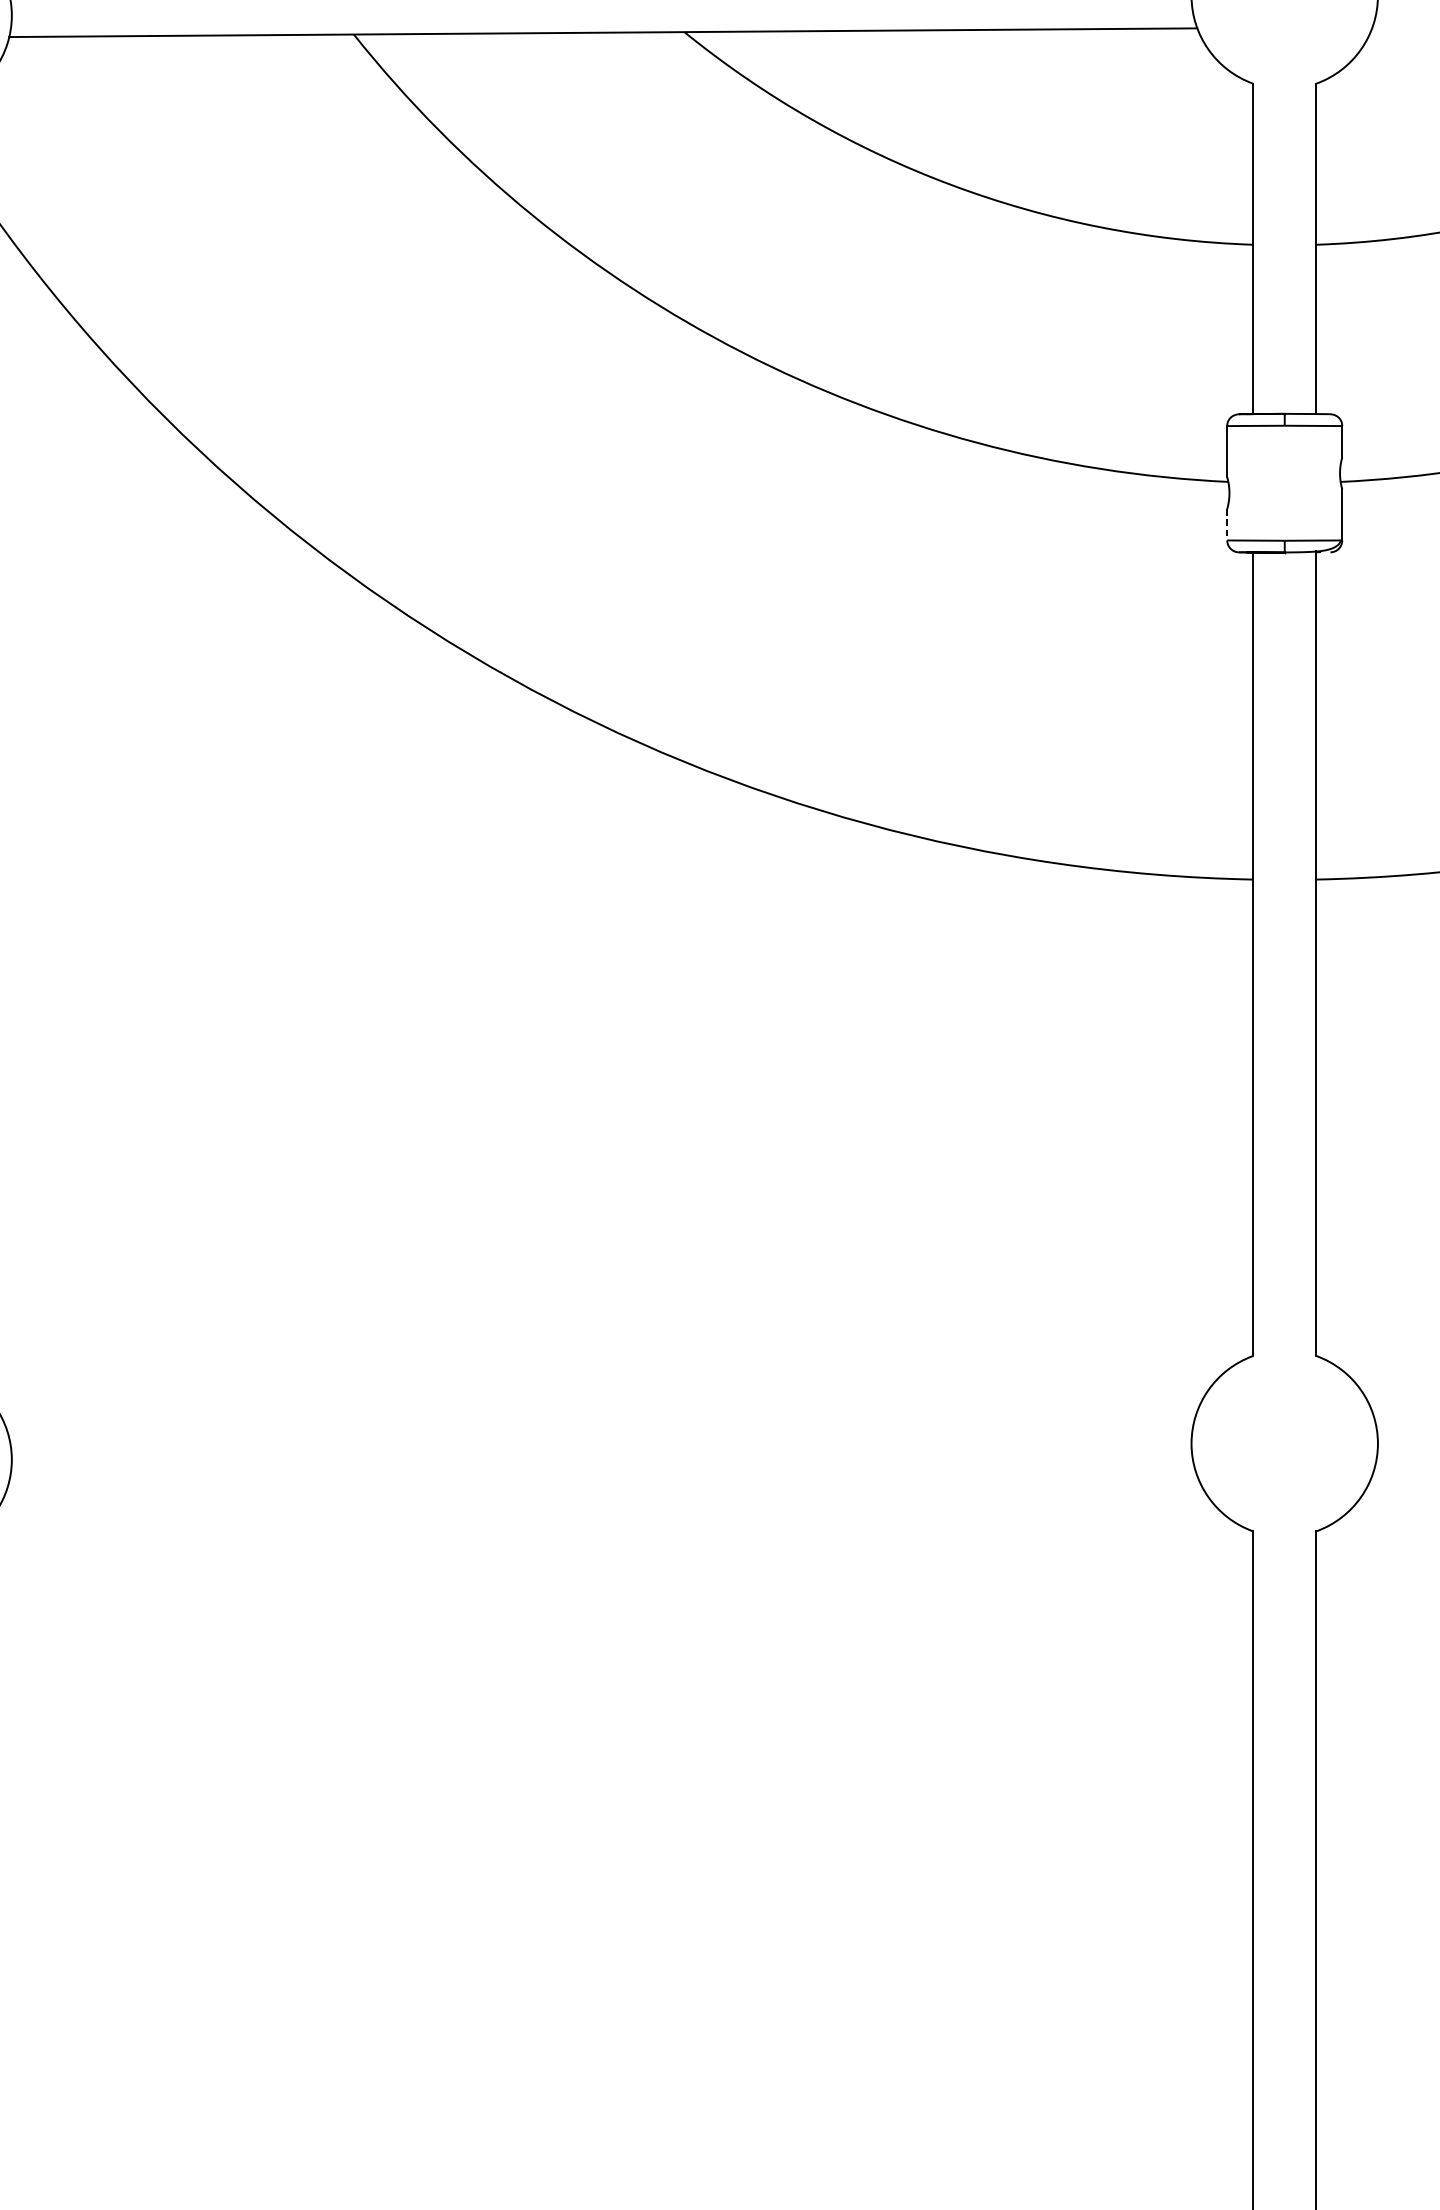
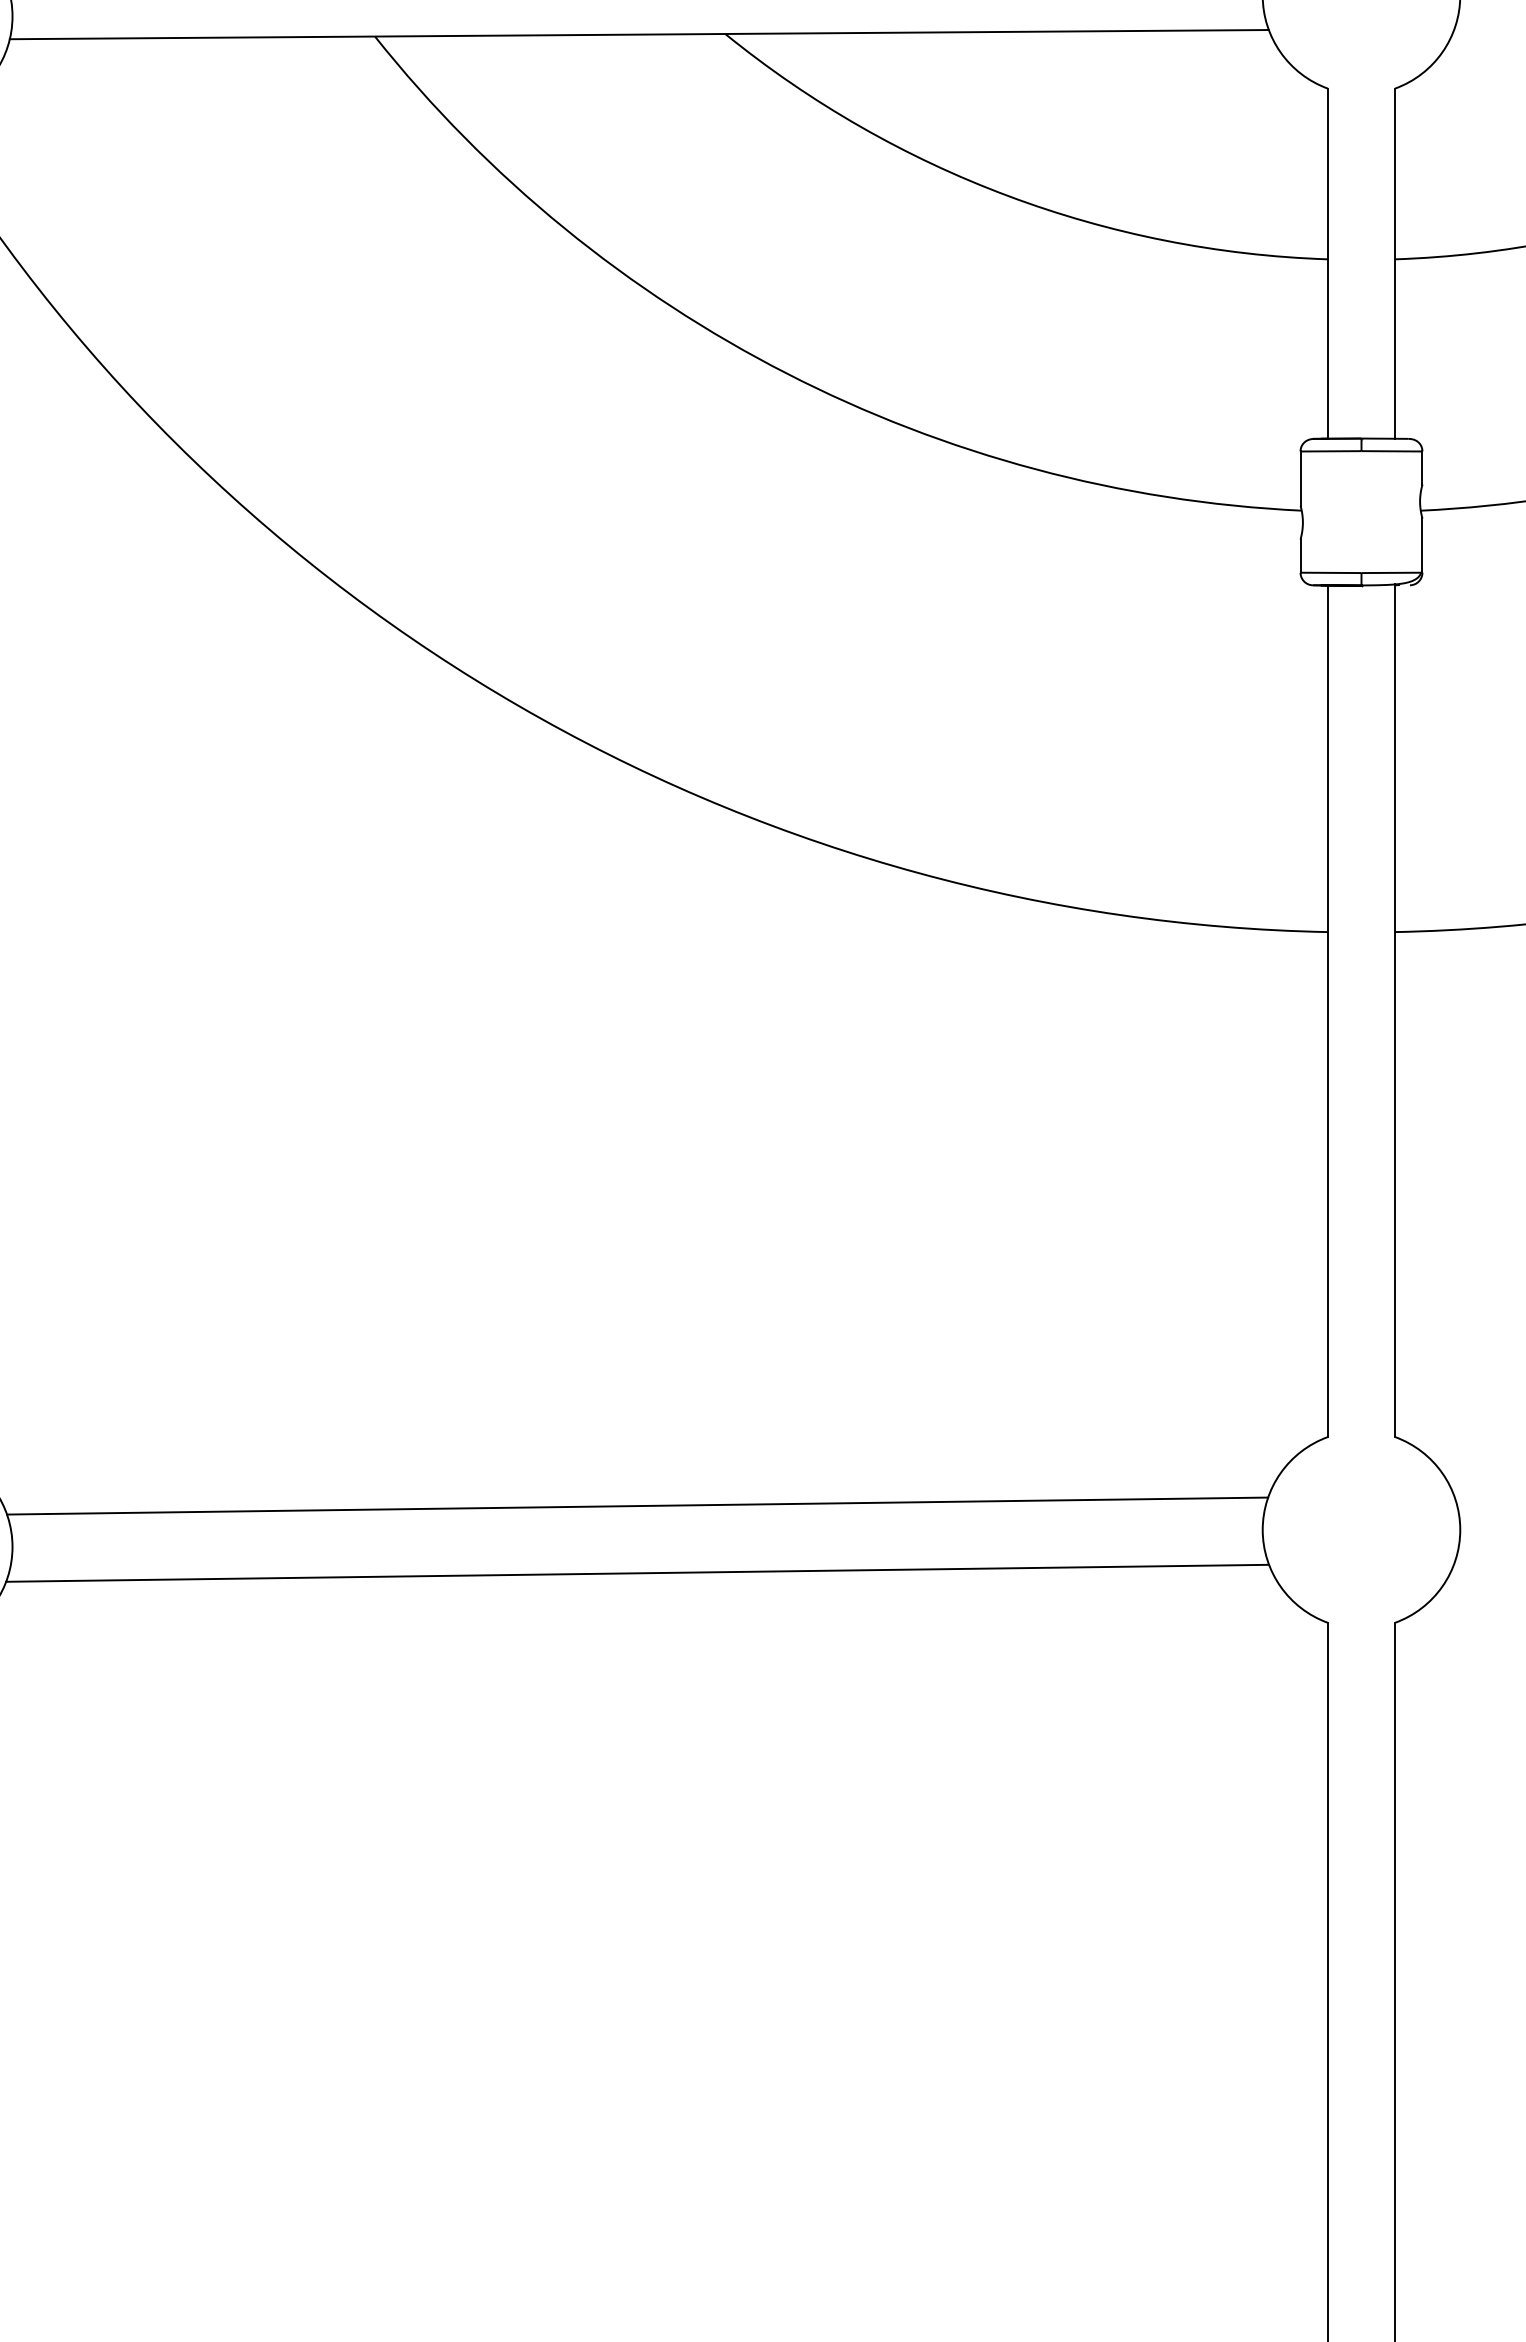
line: (1227, 525) -> (1300, 556), dashed -> solid
line: (601, 1420) -> (637, 1505), added
line: (601, 1483) -> (637, 1572), added

